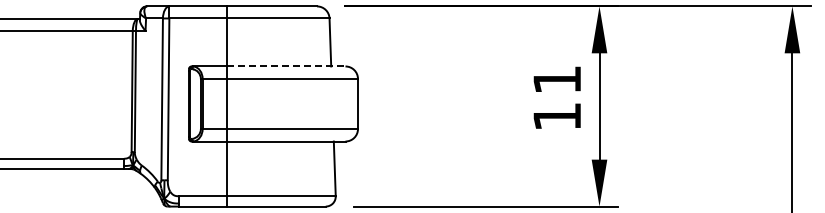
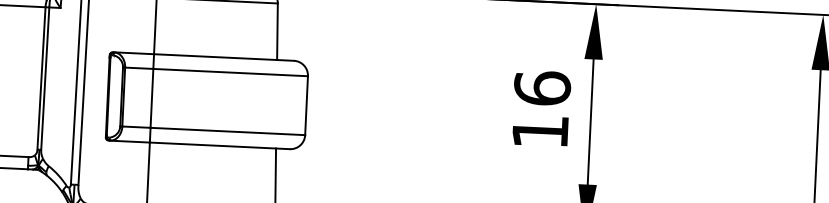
line: (286, 66) -> (224, 57), dashed -> solid
text: (557, 79) -> (542, 87), 11 -> 16

